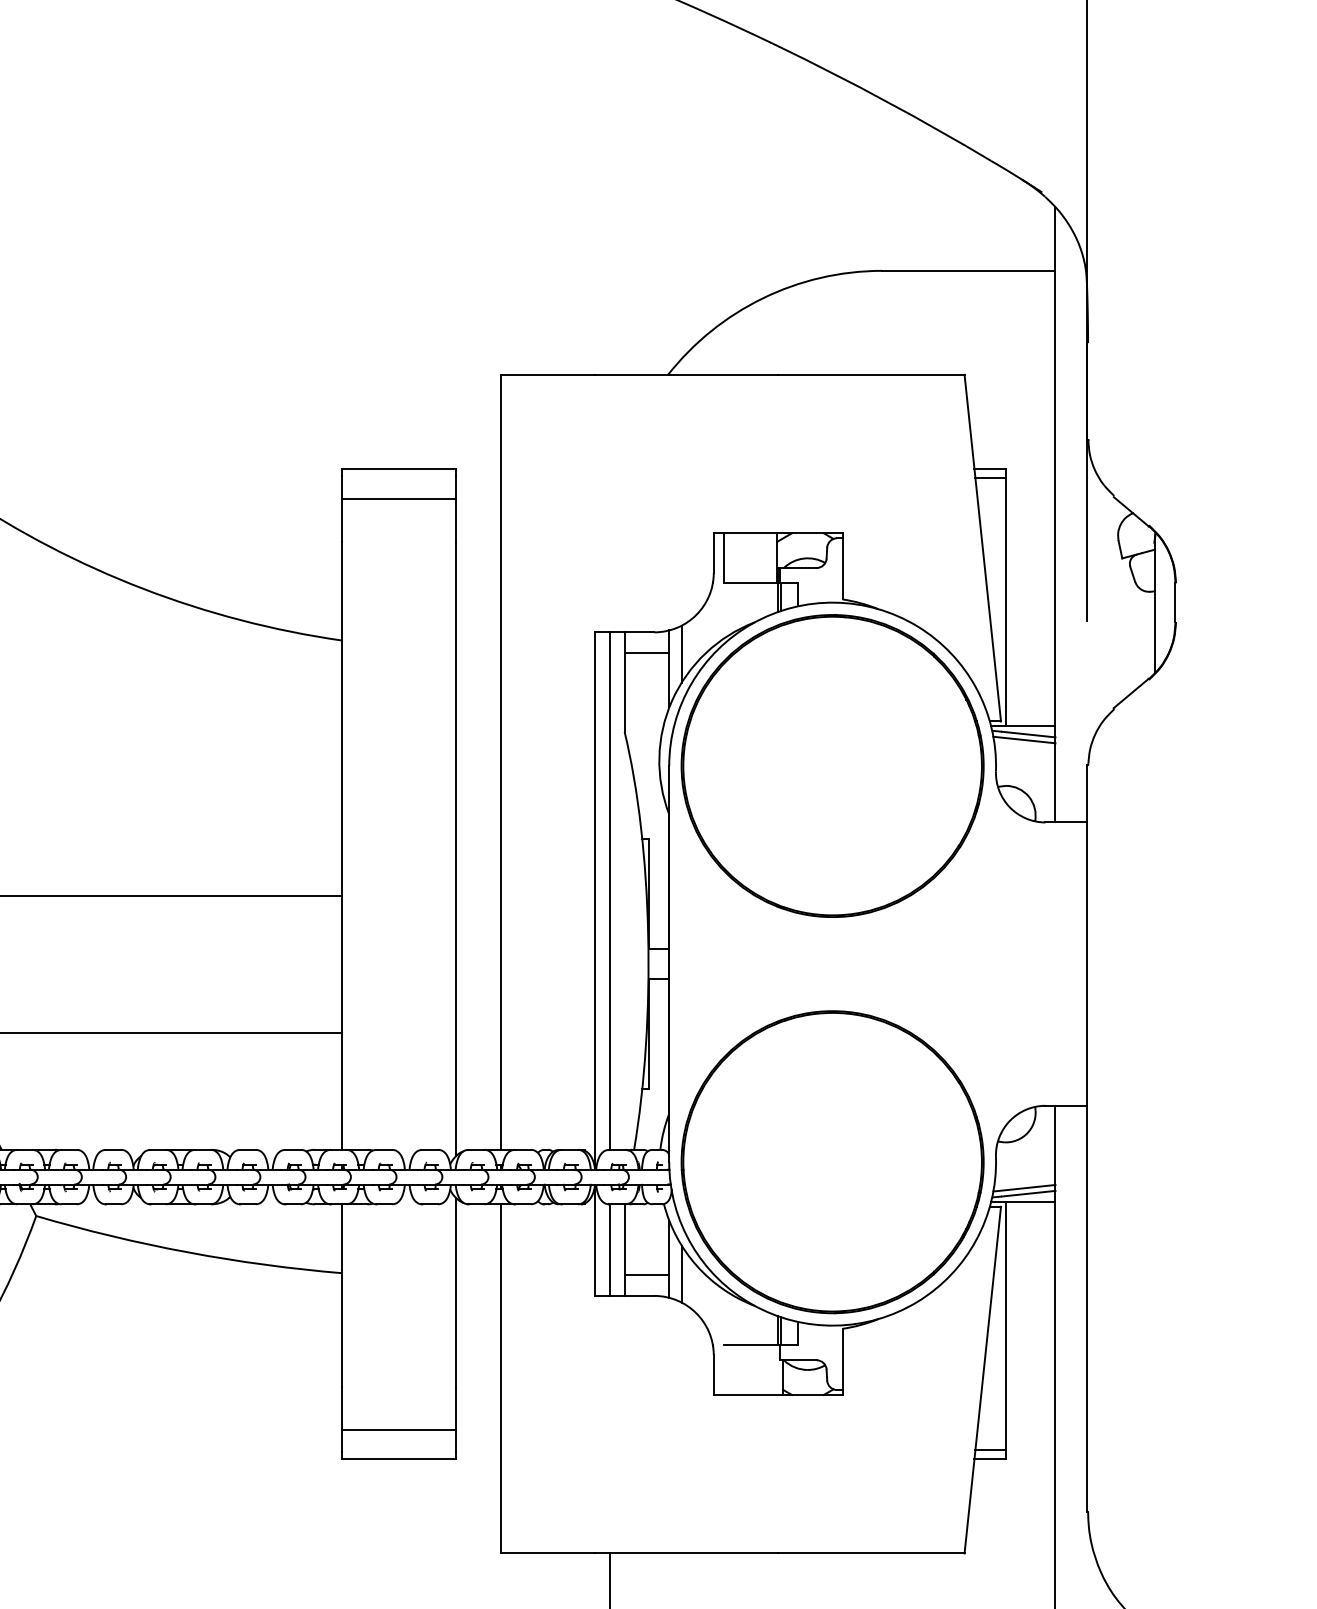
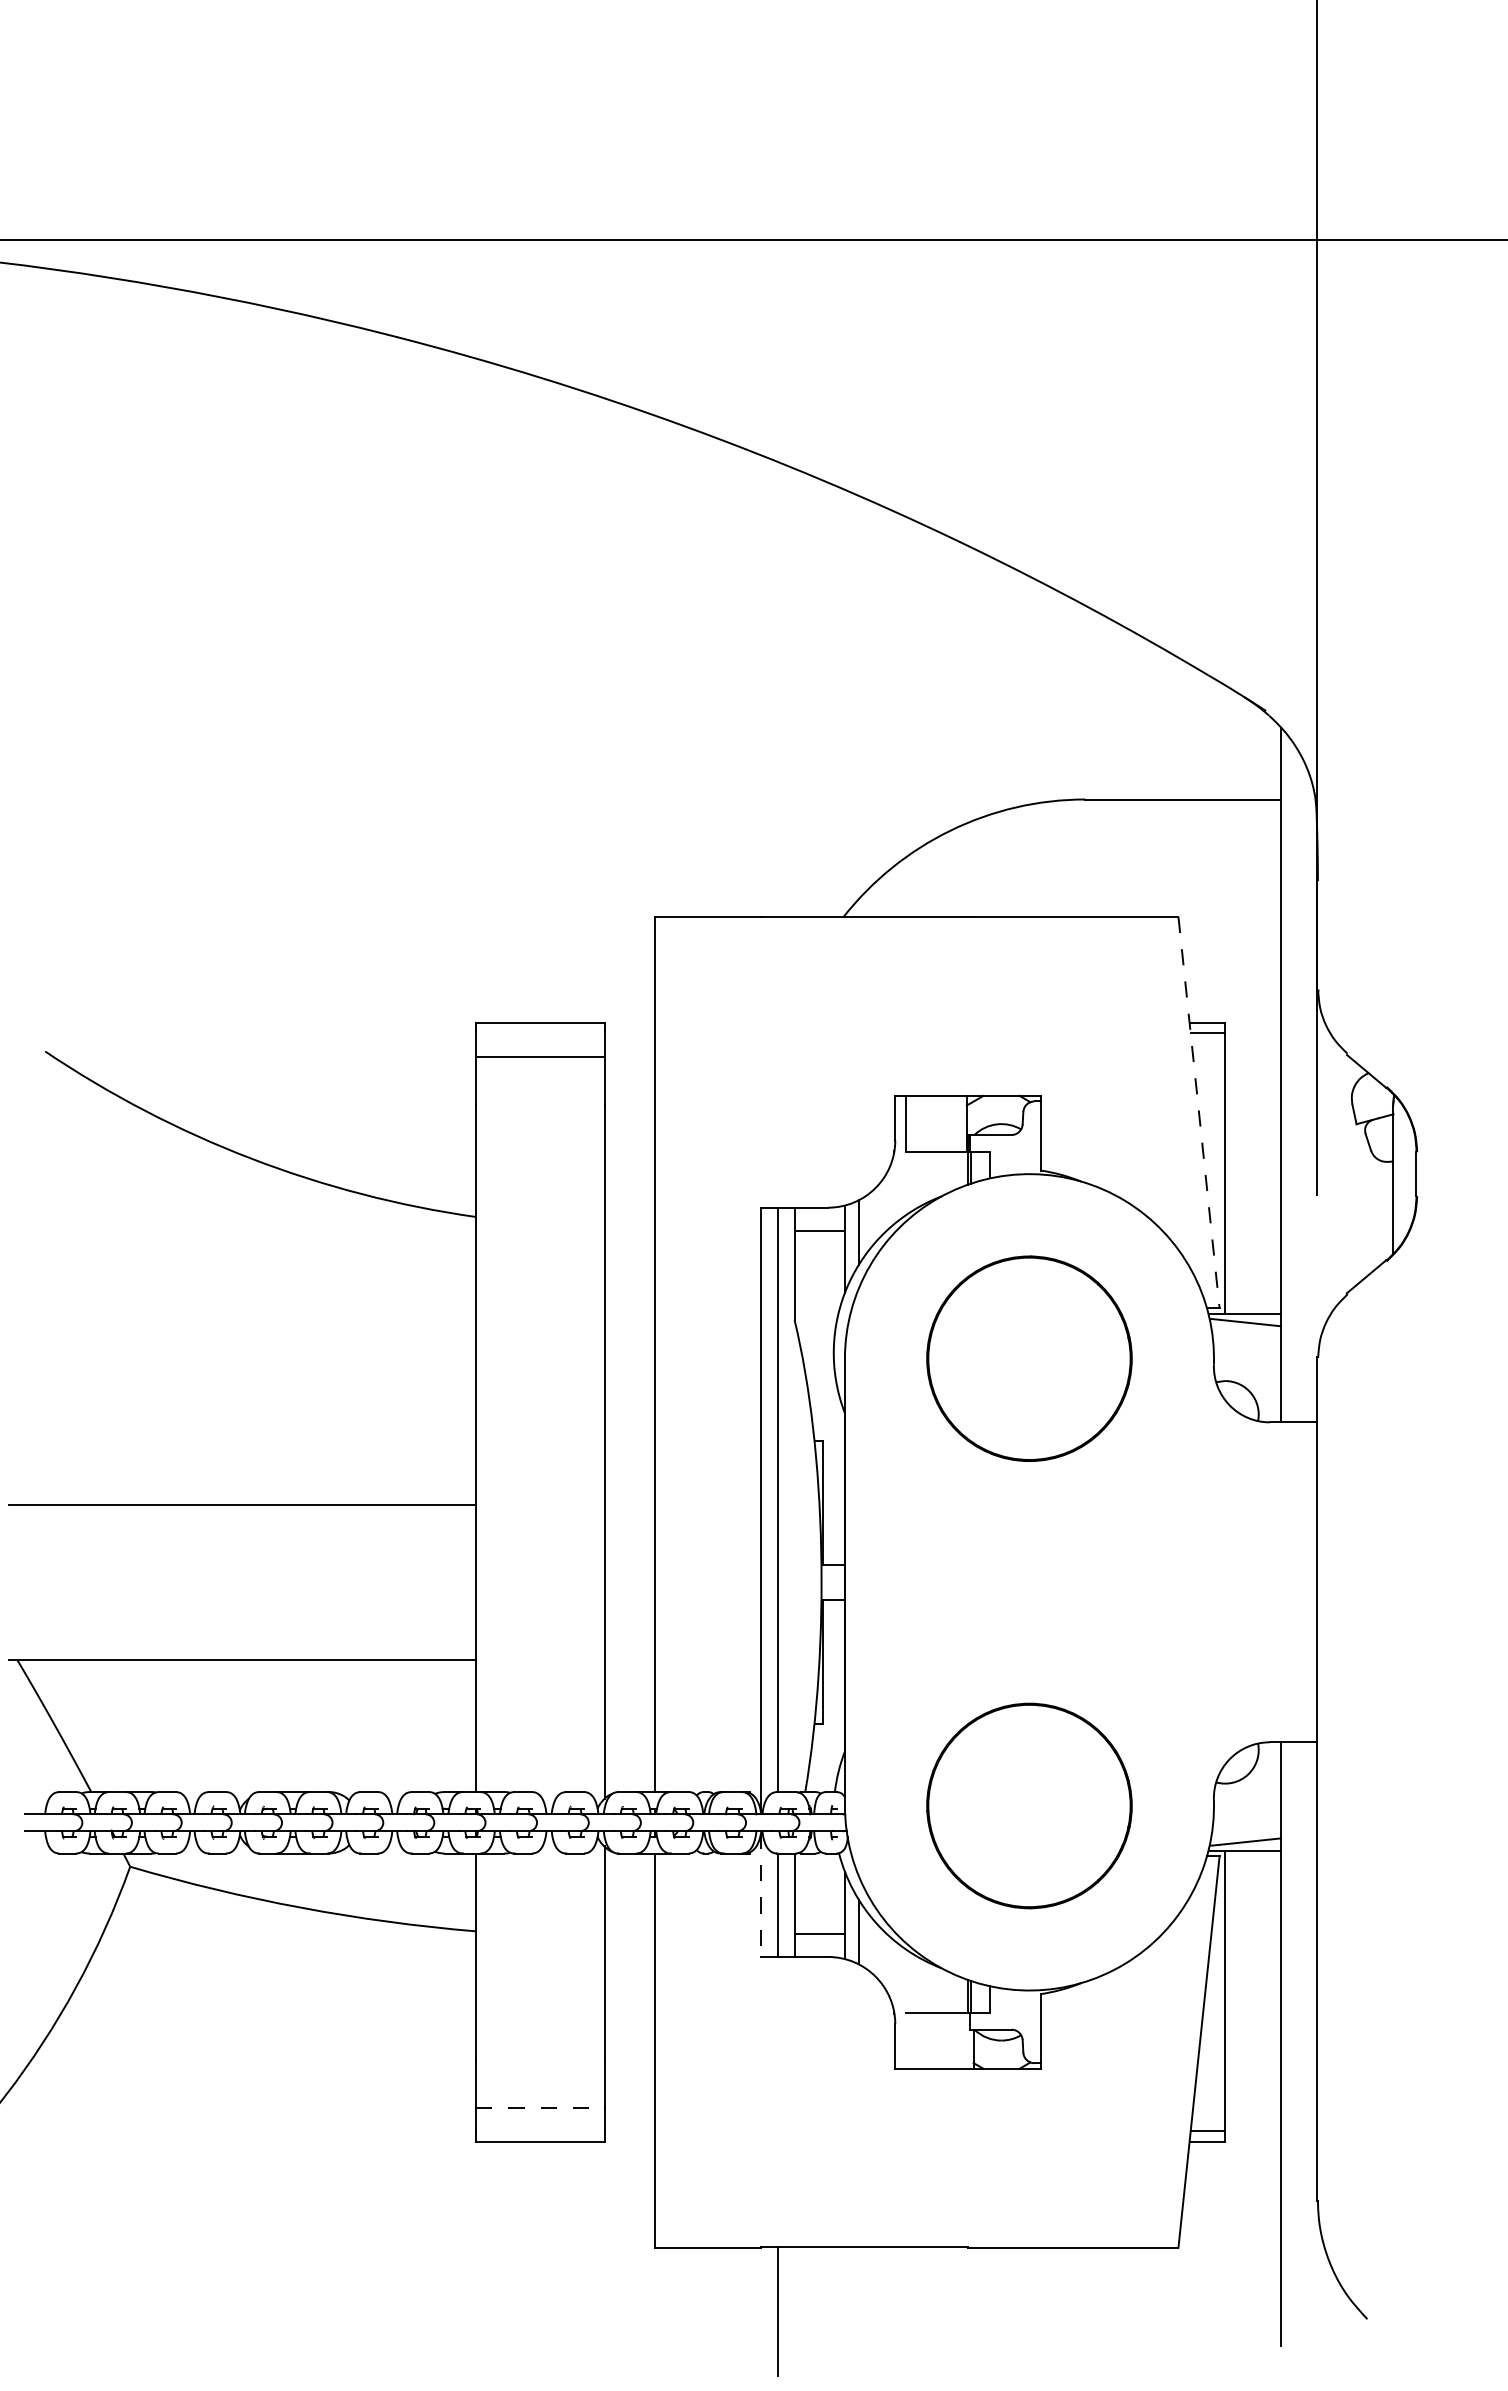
line: (983, 548) -> (1199, 1112), solid -> dashed
line: (1024, 739) -> (1246, 1328), removed
part: (832, 765) -> (1029, 1358), size x0.6
part: (832, 1161) -> (1029, 1805), size x0.6
line: (1024, 1188) -> (1246, 1835), removed
line: (595, 1241) -> (761, 1895), solid -> dashed
line: (399, 1429) -> (540, 2107), solid -> dashed

